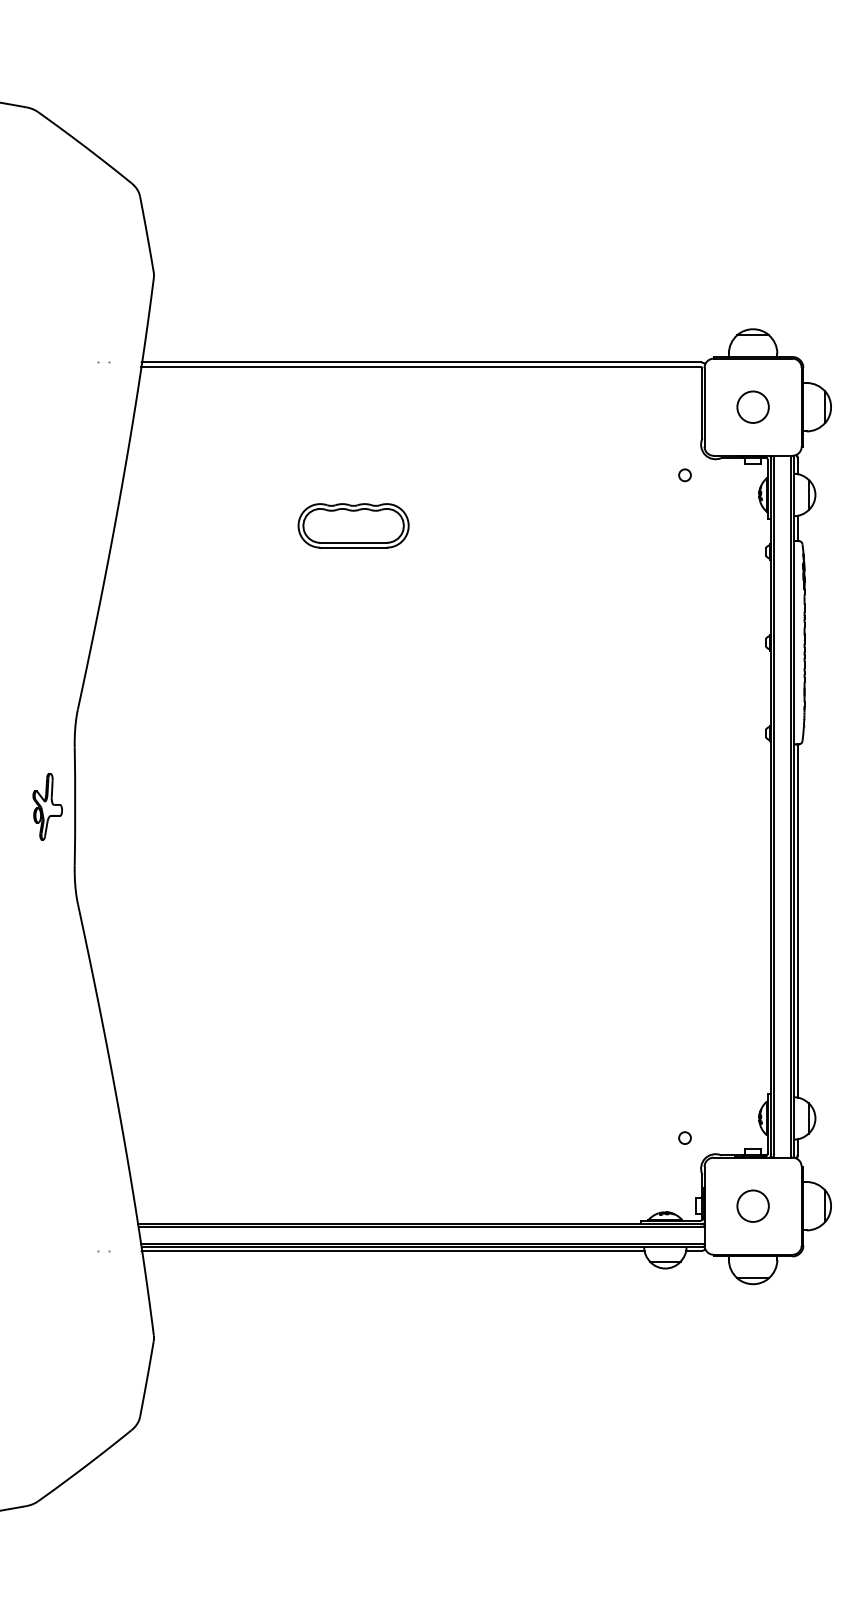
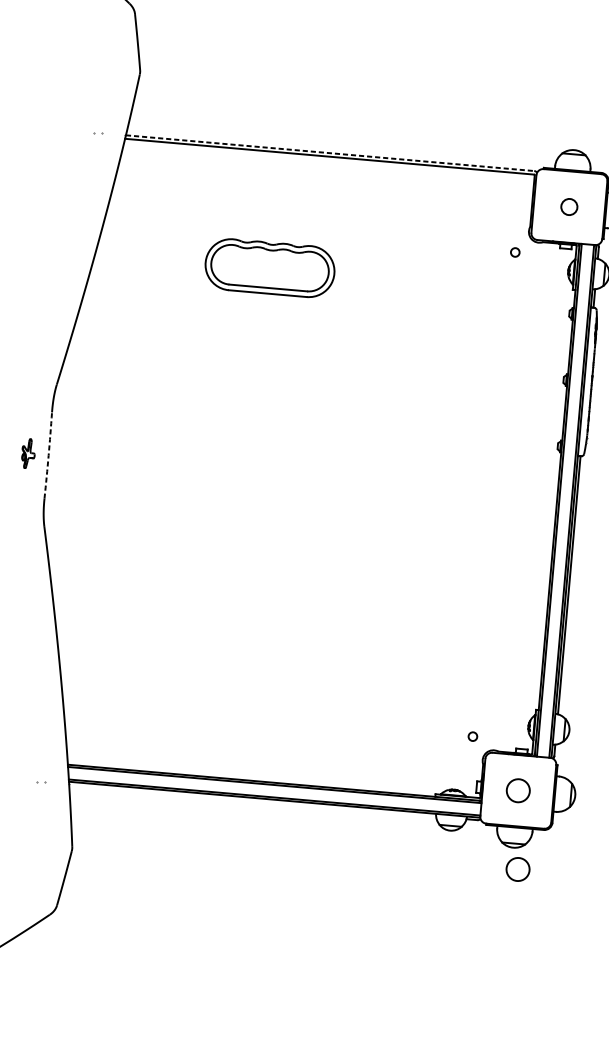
line: (422, 362) -> (330, 153), solid -> dashed
circle: (752, 406) -> (568, 206), size x0.7
part: (353, 525) -> (269, 267), size x1.6
part: (47, 806) -> (28, 453), size x0.6
arc: (75, 806) -> (48, 455), solid -> dashed
line: (393, 1251) -> (252, 800), removed
circle: (761, 1312) -> (517, 868), added

